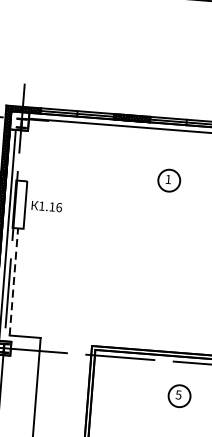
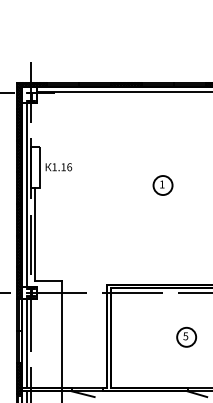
part: (168, 180) -> (162, 185), moved
line: (13, 281) -> (35, 234), dashed -> solid
part: (179, 395) -> (186, 336), moved

